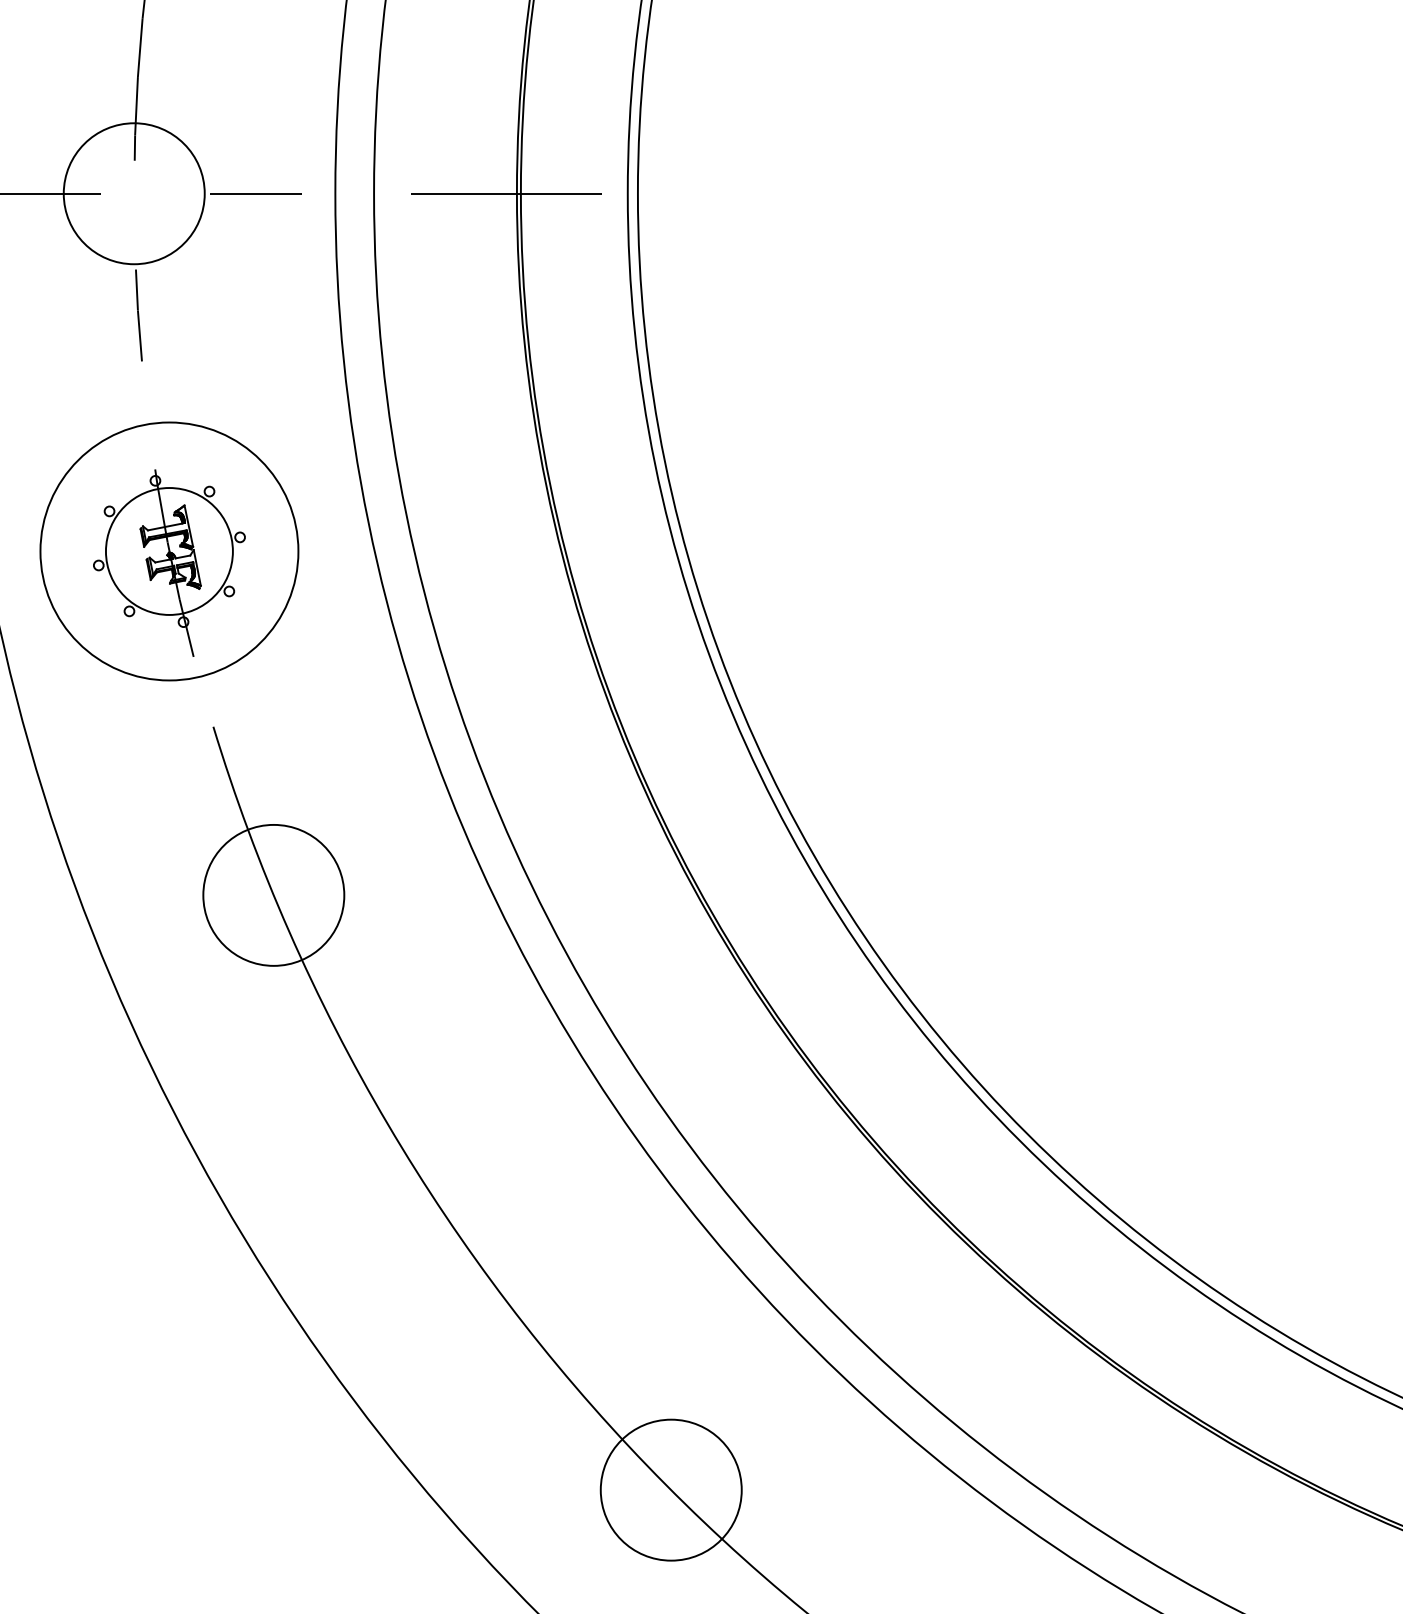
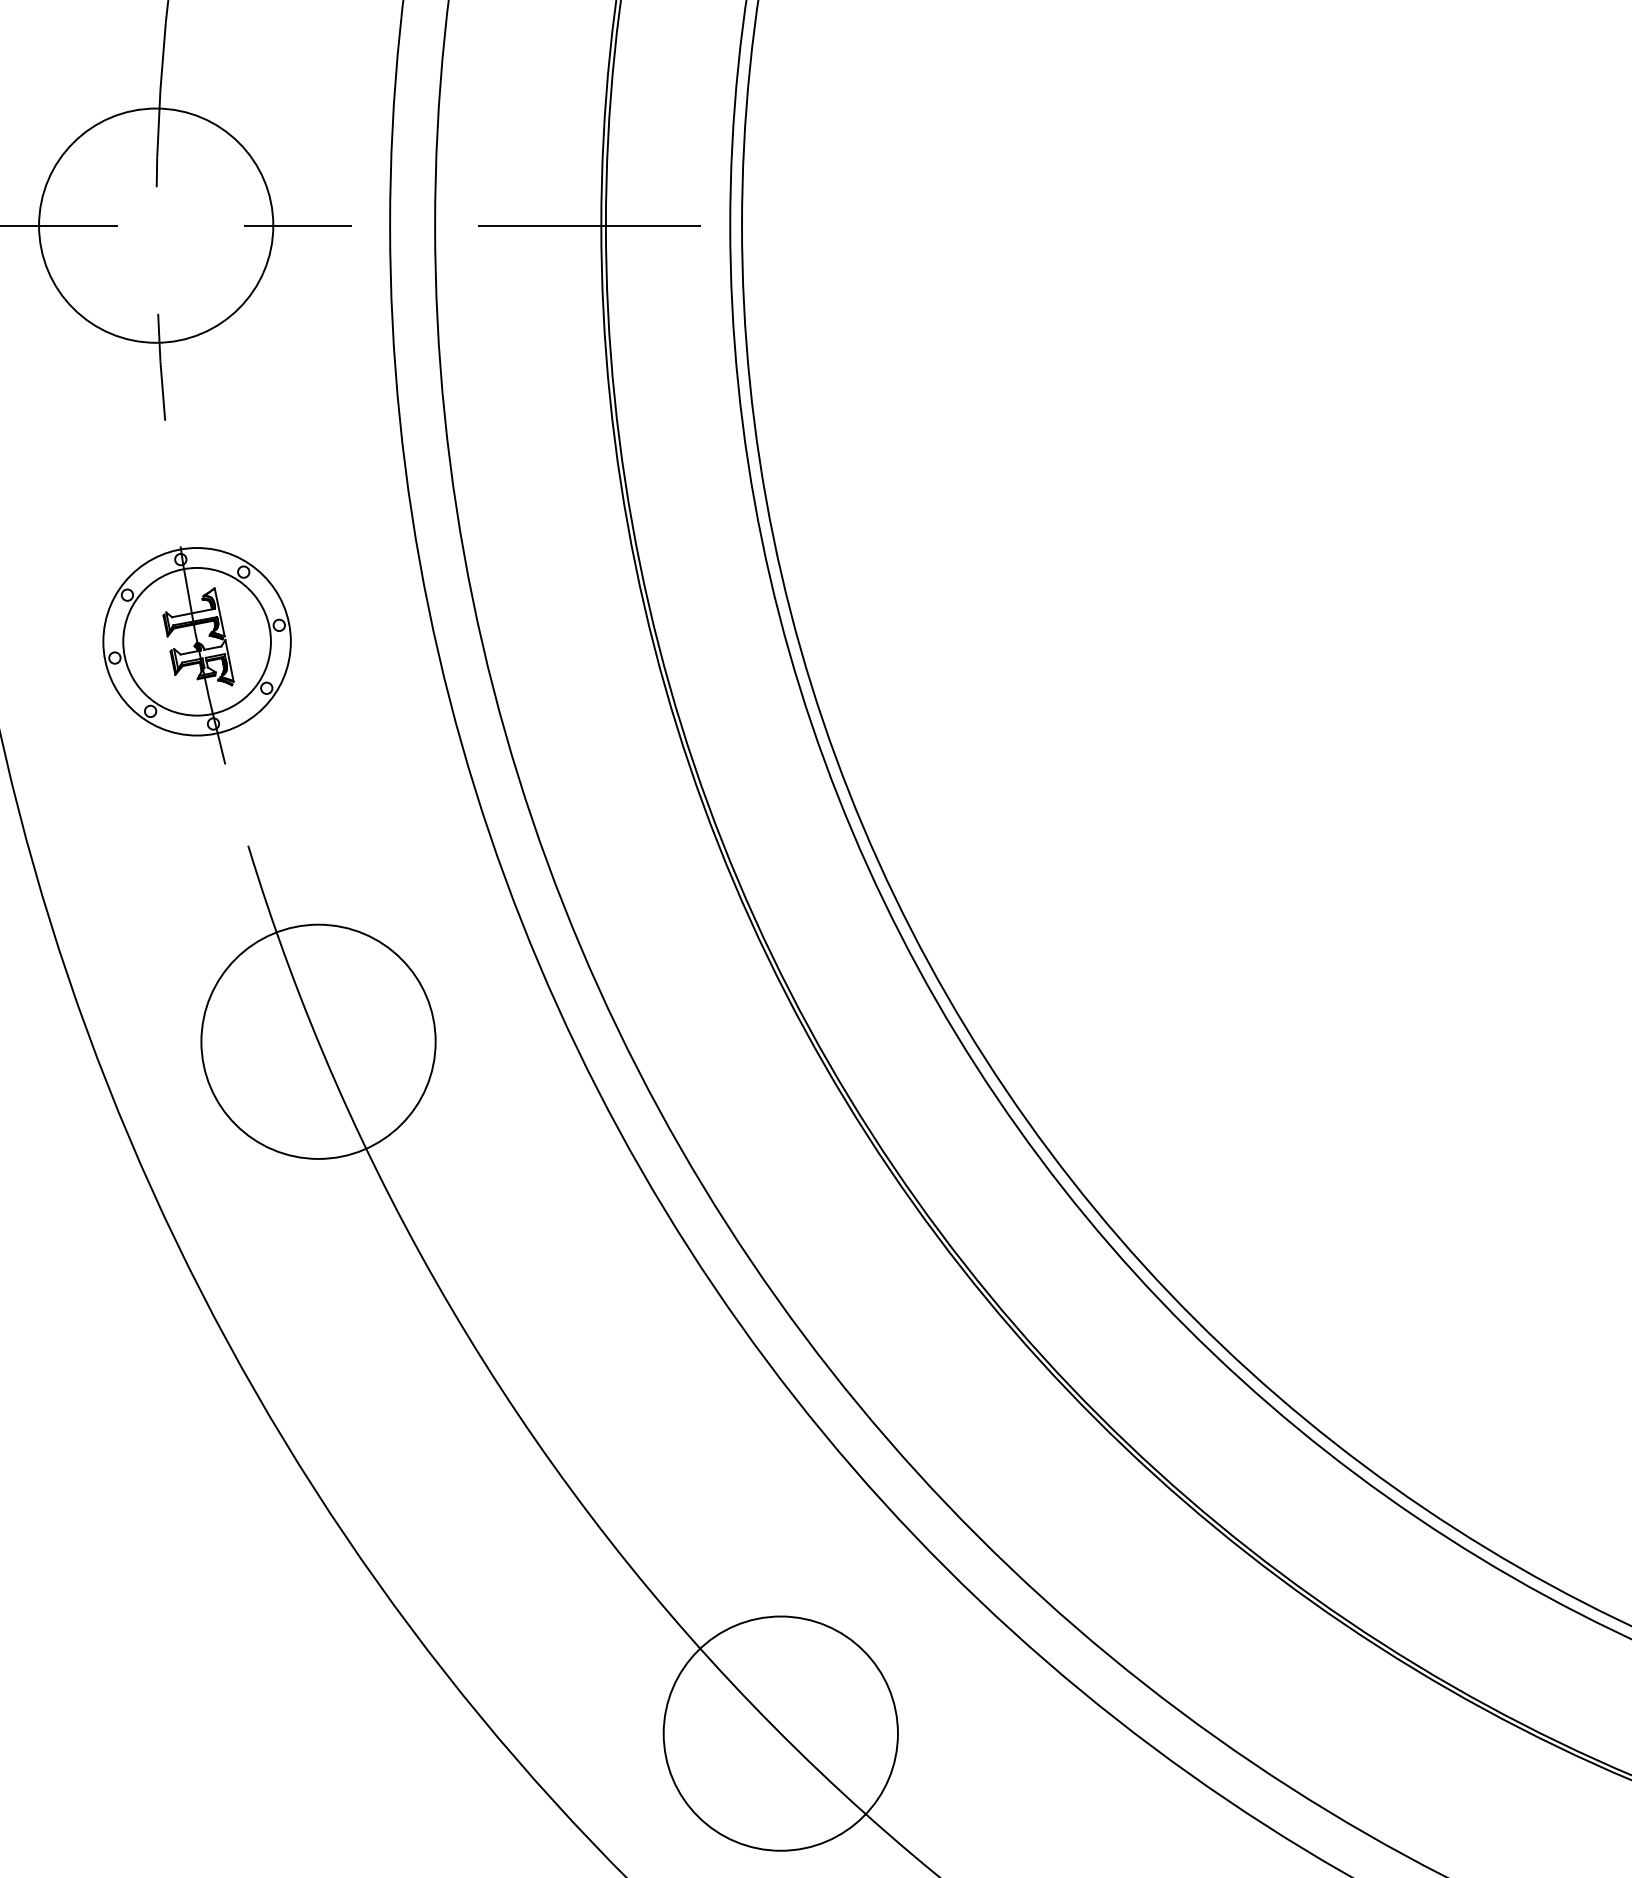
circle: (134, 193) -> (156, 225), size x1.43
circle: (168, 551) -> (196, 641), size x0.62
circle: (273, 895) -> (318, 1041), size x1.43
circle: (670, 1490) -> (780, 1733), size x1.43

